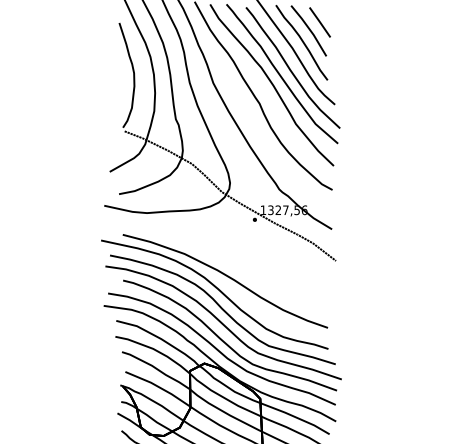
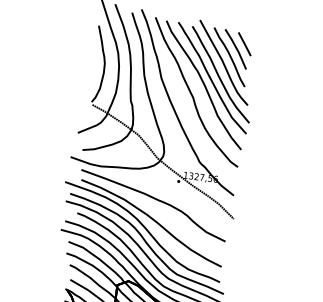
curve: (225, 248) -> (154, 199), added

